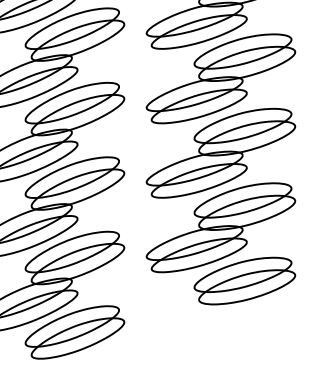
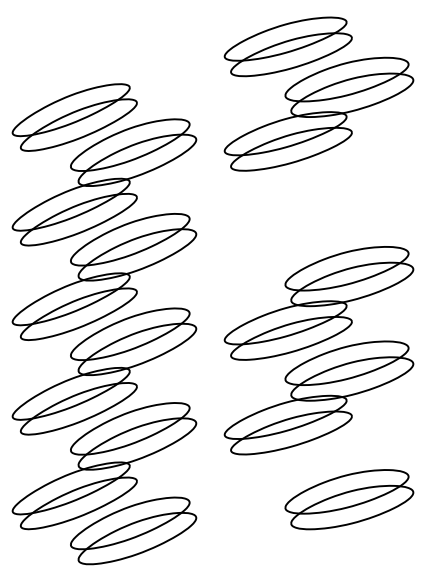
part: (220, 78) -> (318, 208), removed
part: (244, 280) -> (349, 499), moved

